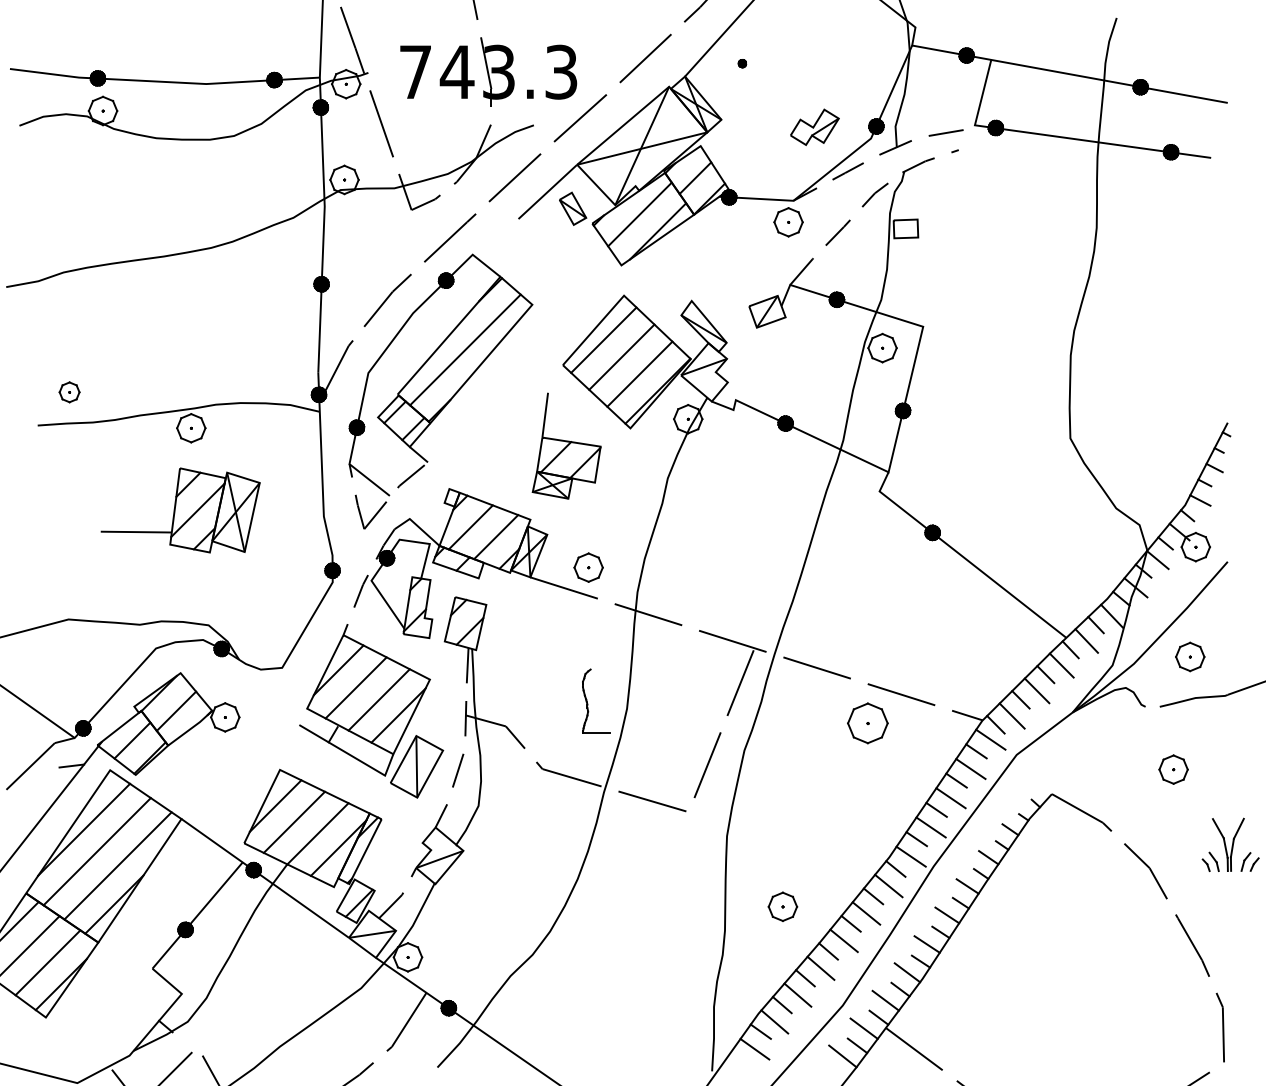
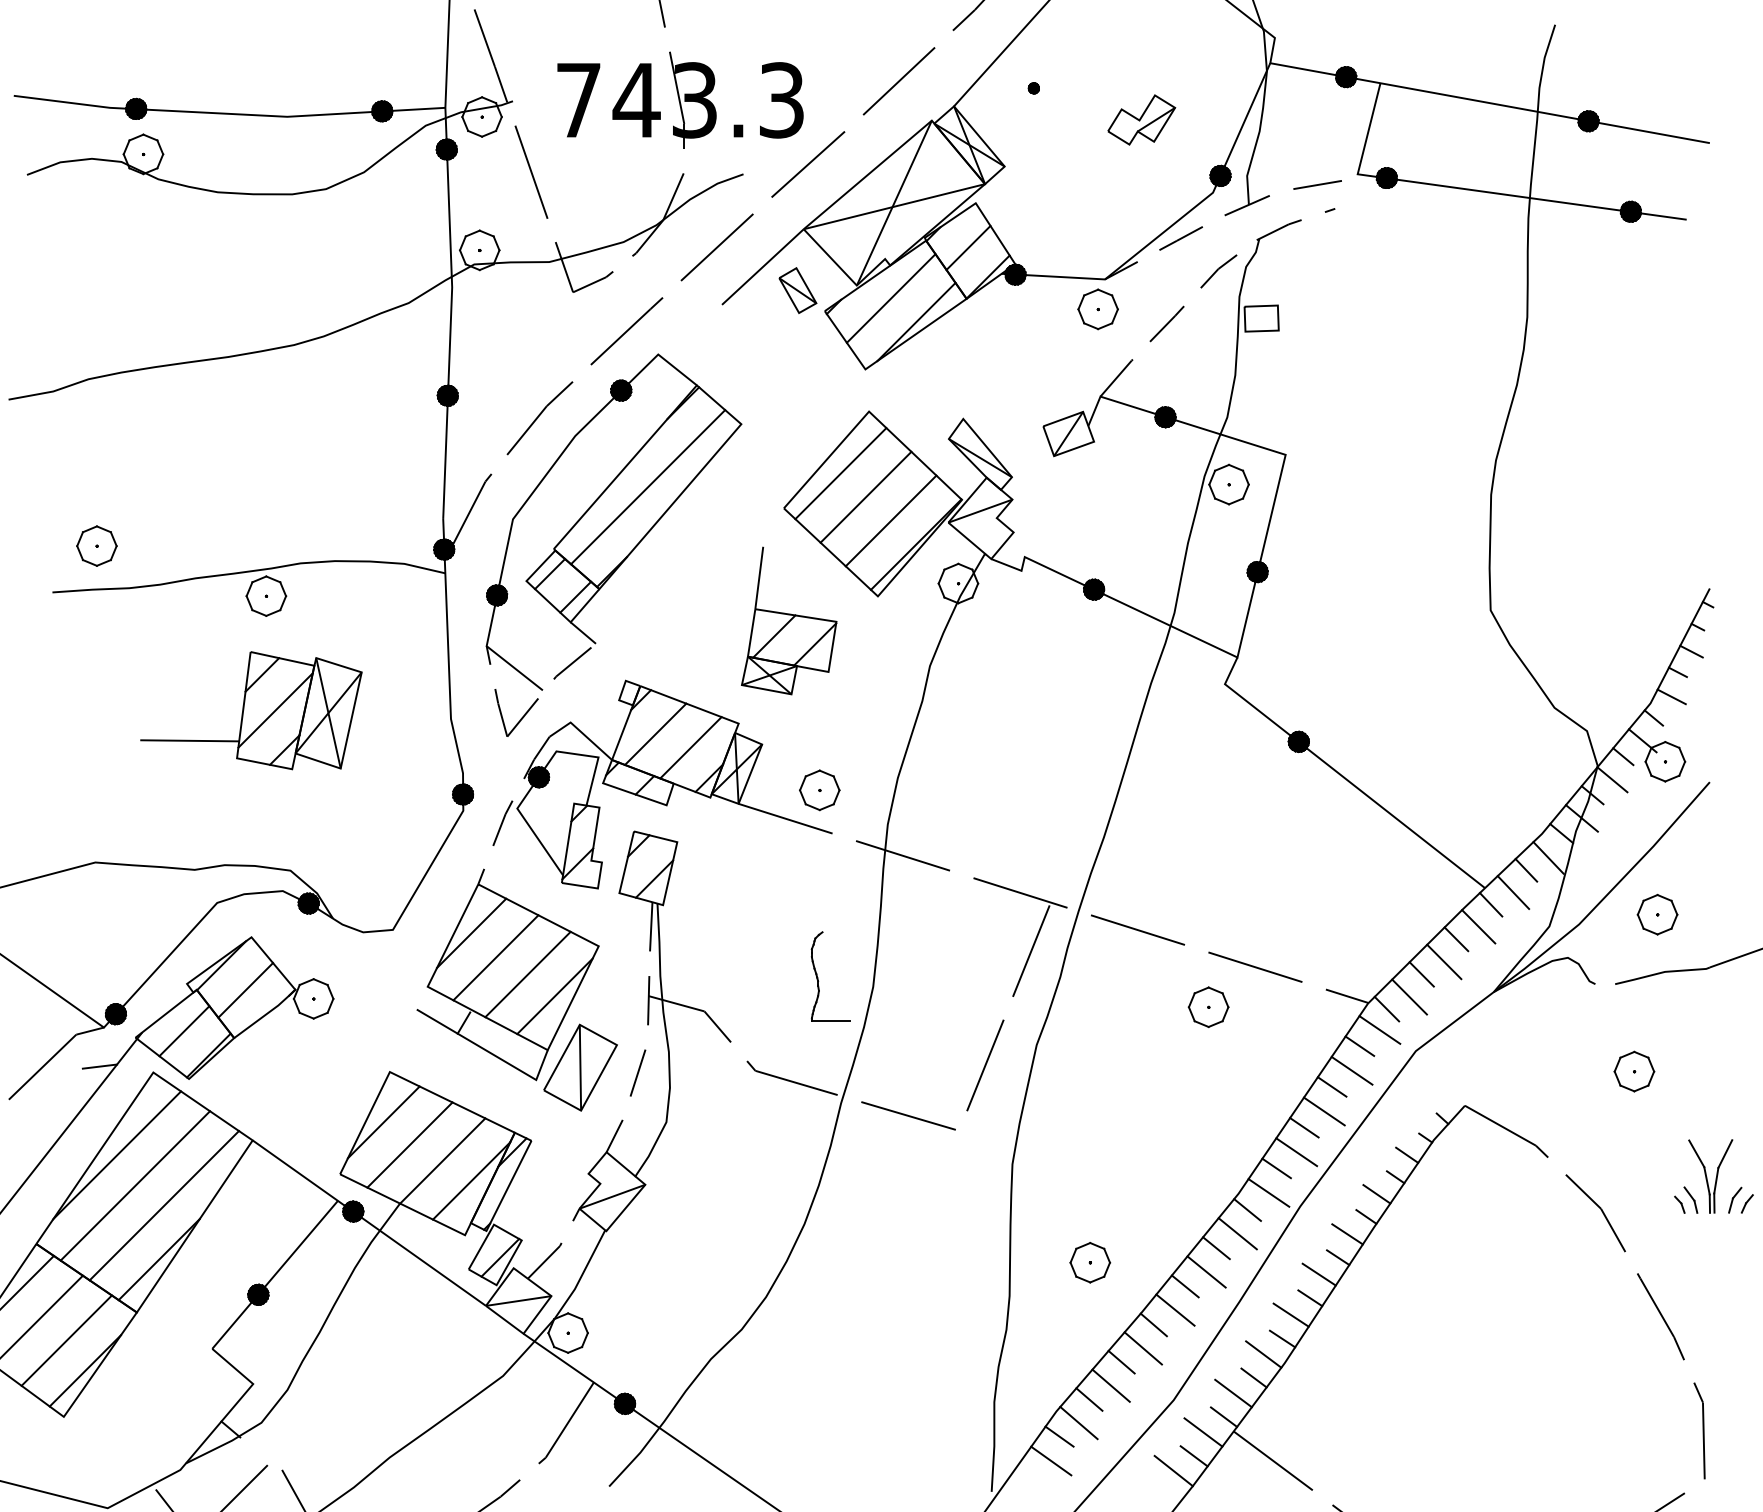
part: (814, 126) -> (1141, 118), moved
part: (69, 392) -> (96, 546), size x1.43
part: (867, 723) -> (1208, 1007), size x0.71

